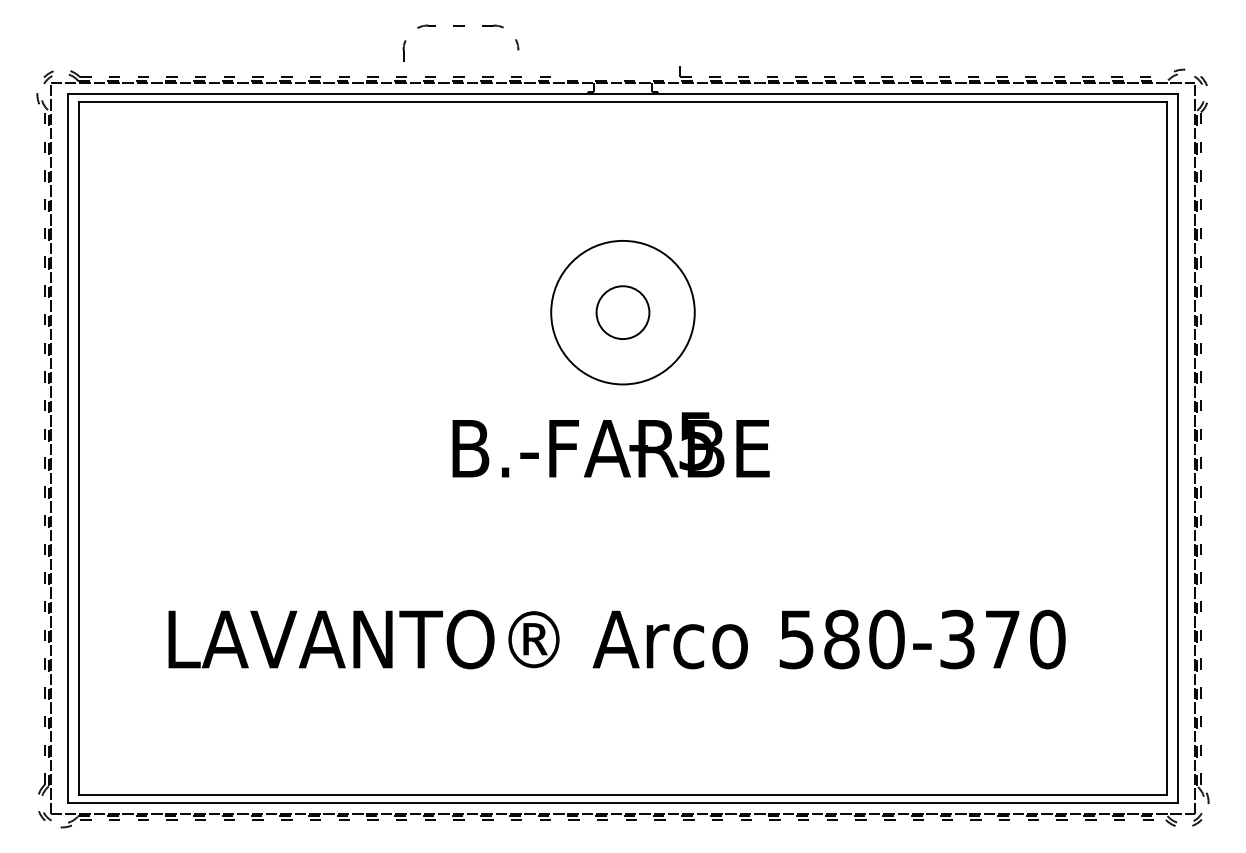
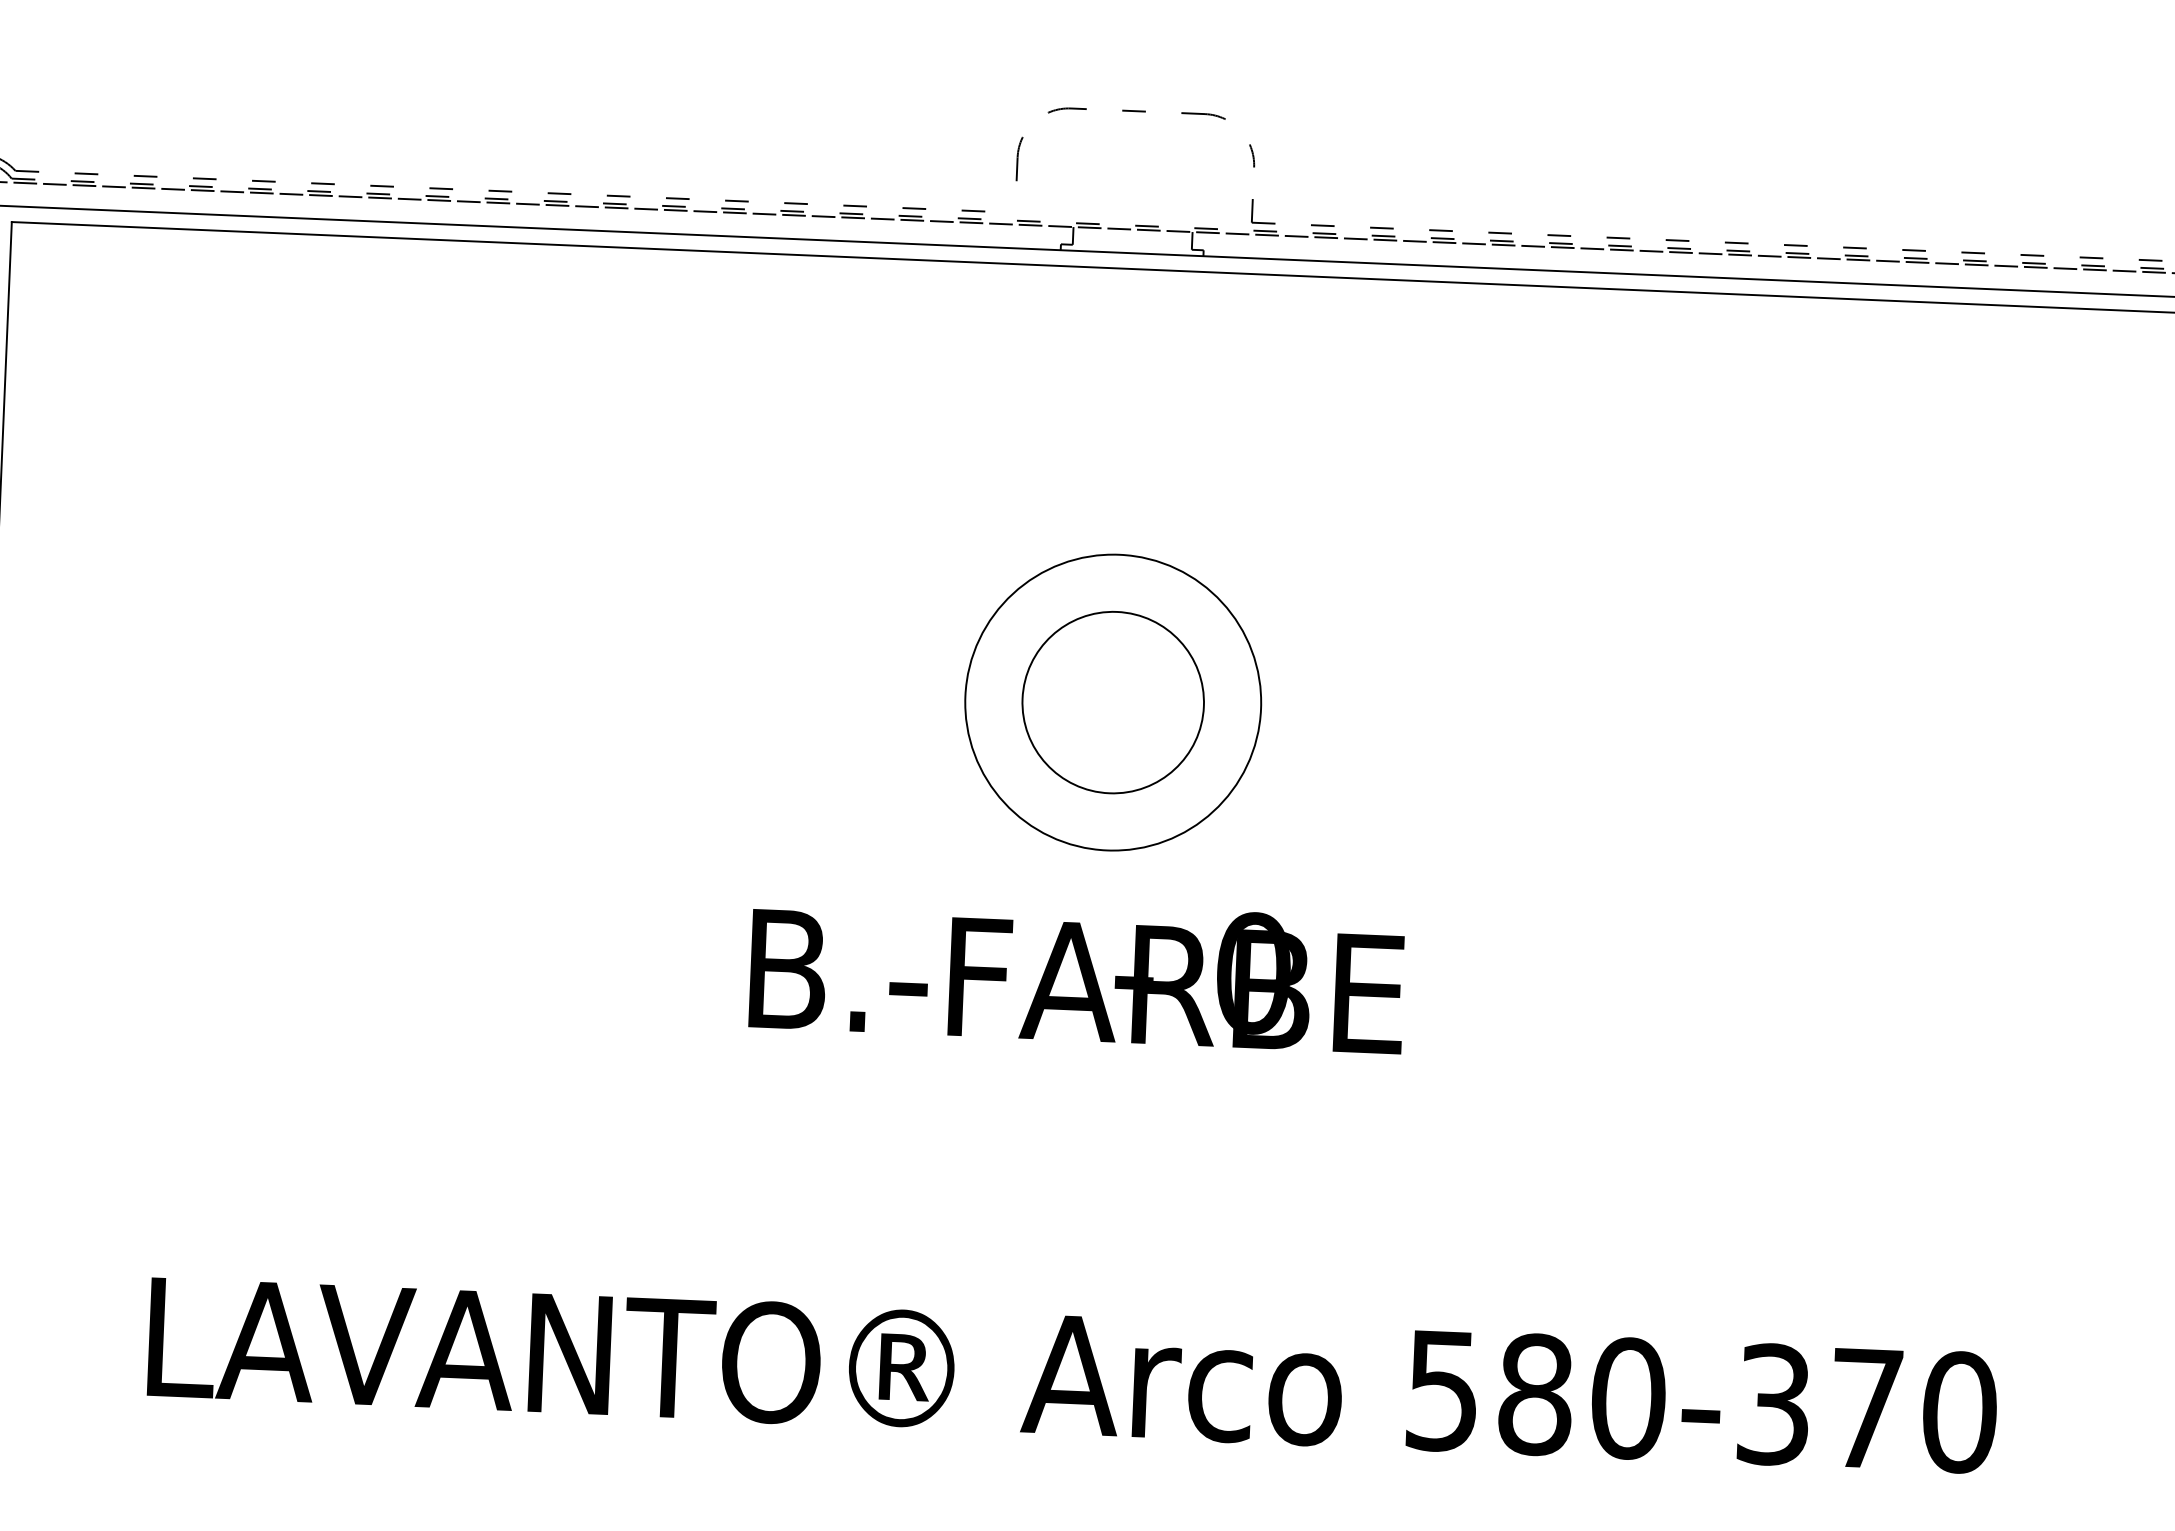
part: (460, 26) -> (1136, 113), moved
circle: (622, 312) -> (1112, 702), size x1.67
text: (696, 440) -> (1253, 972), 5 -> 0

